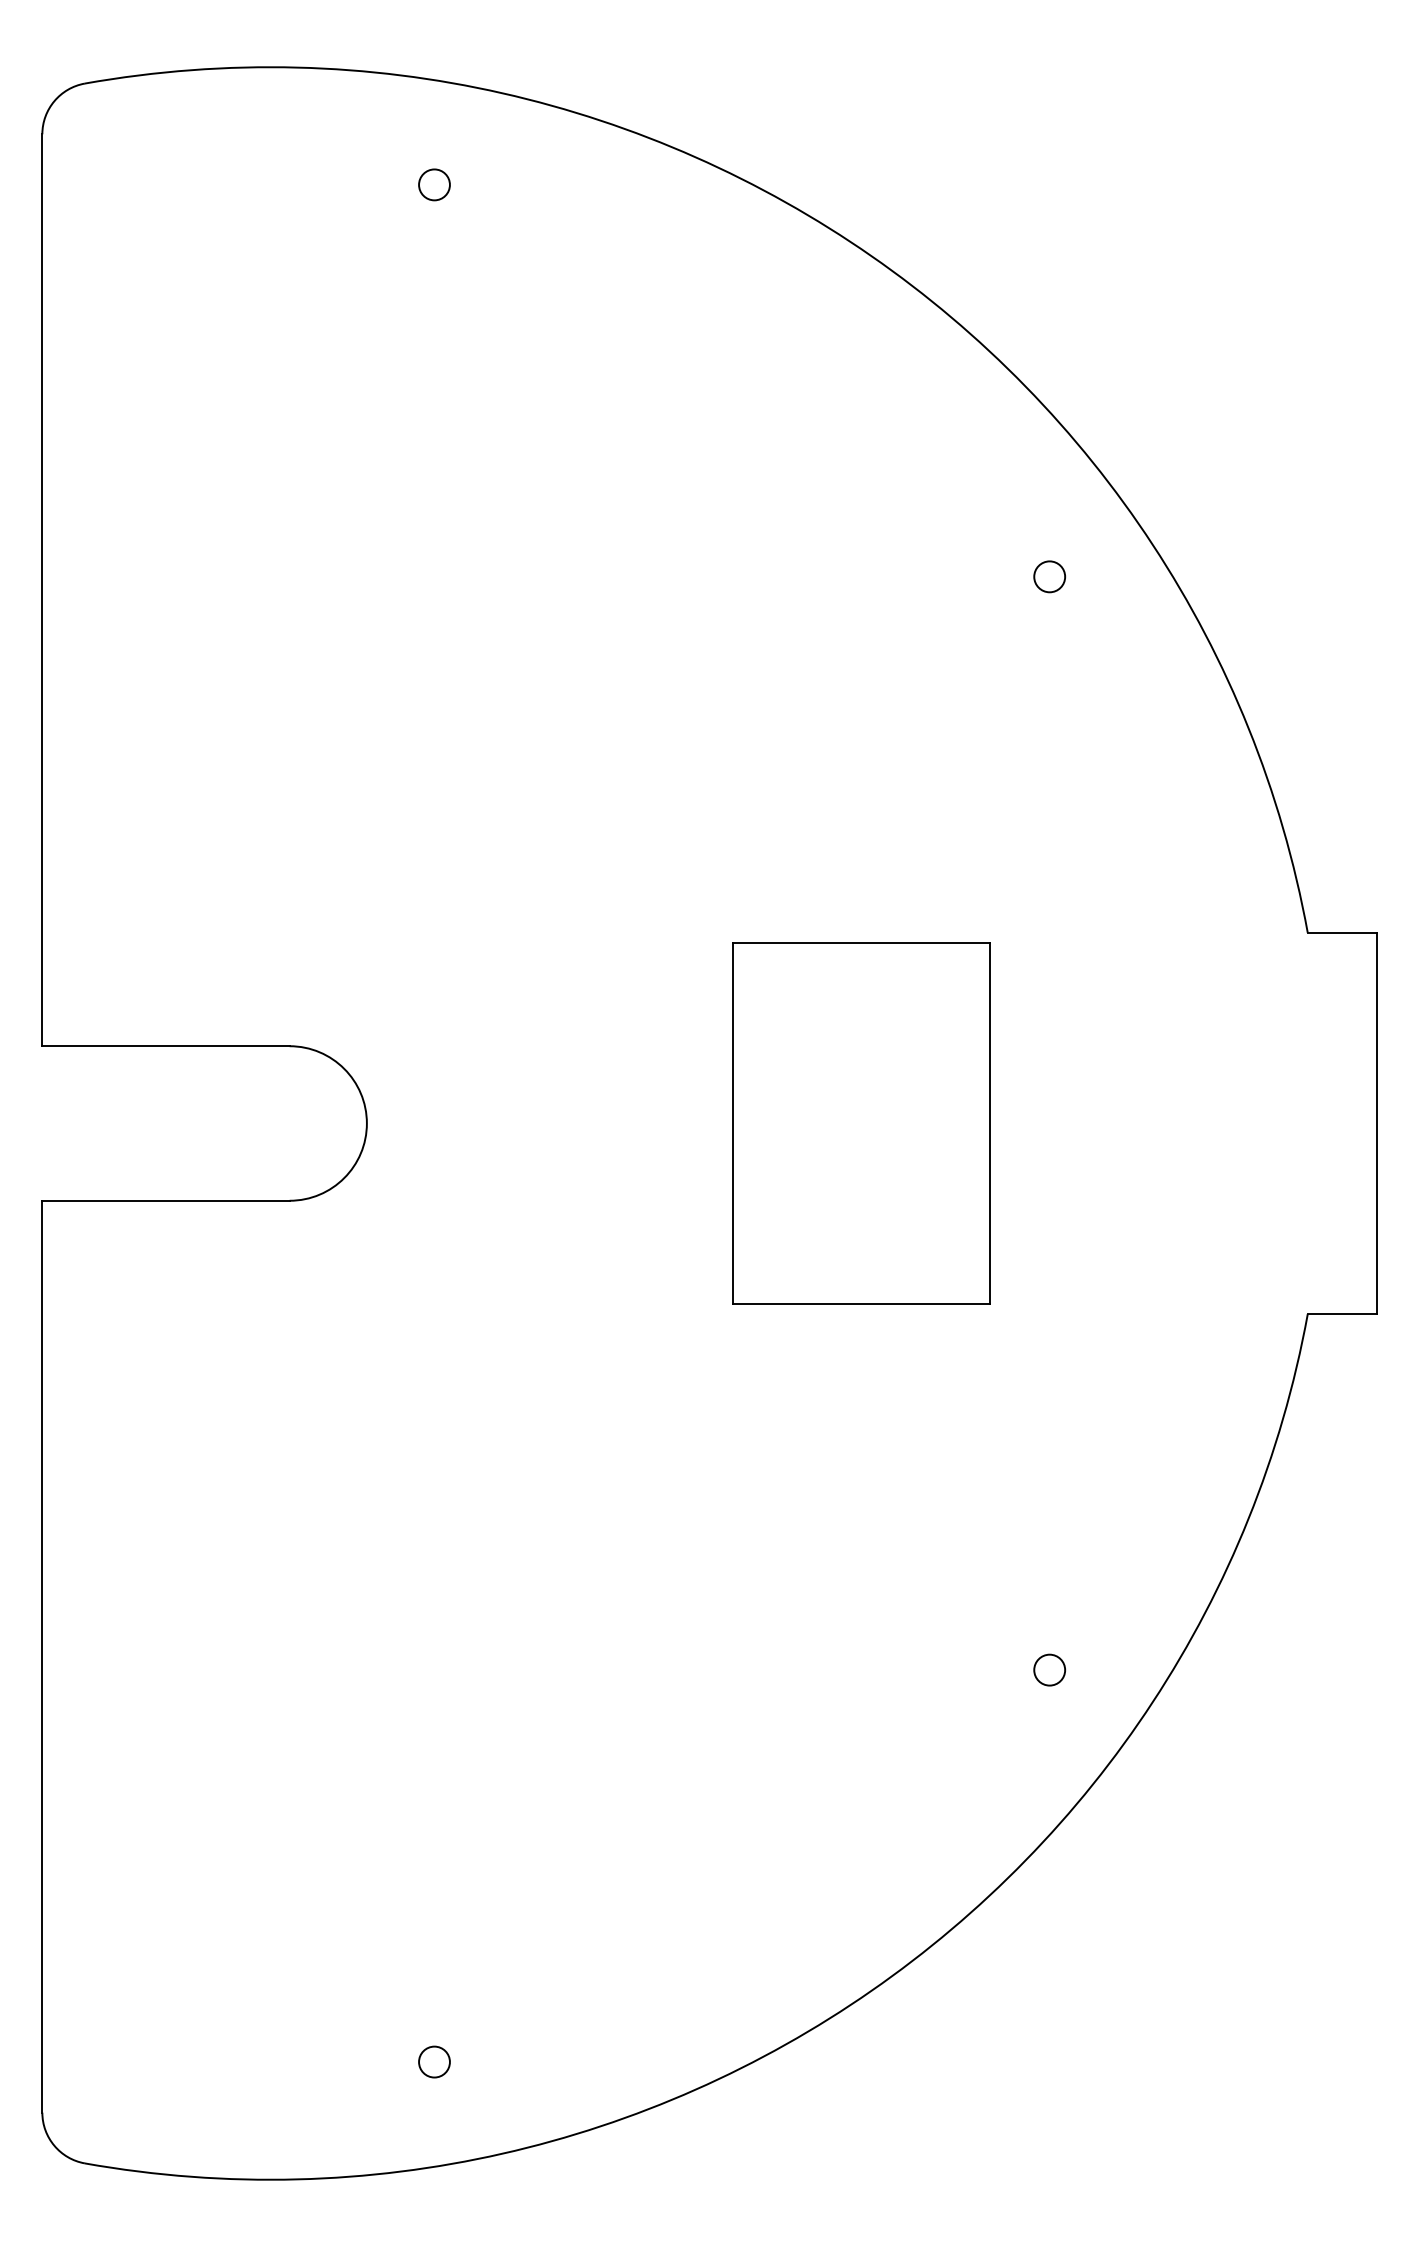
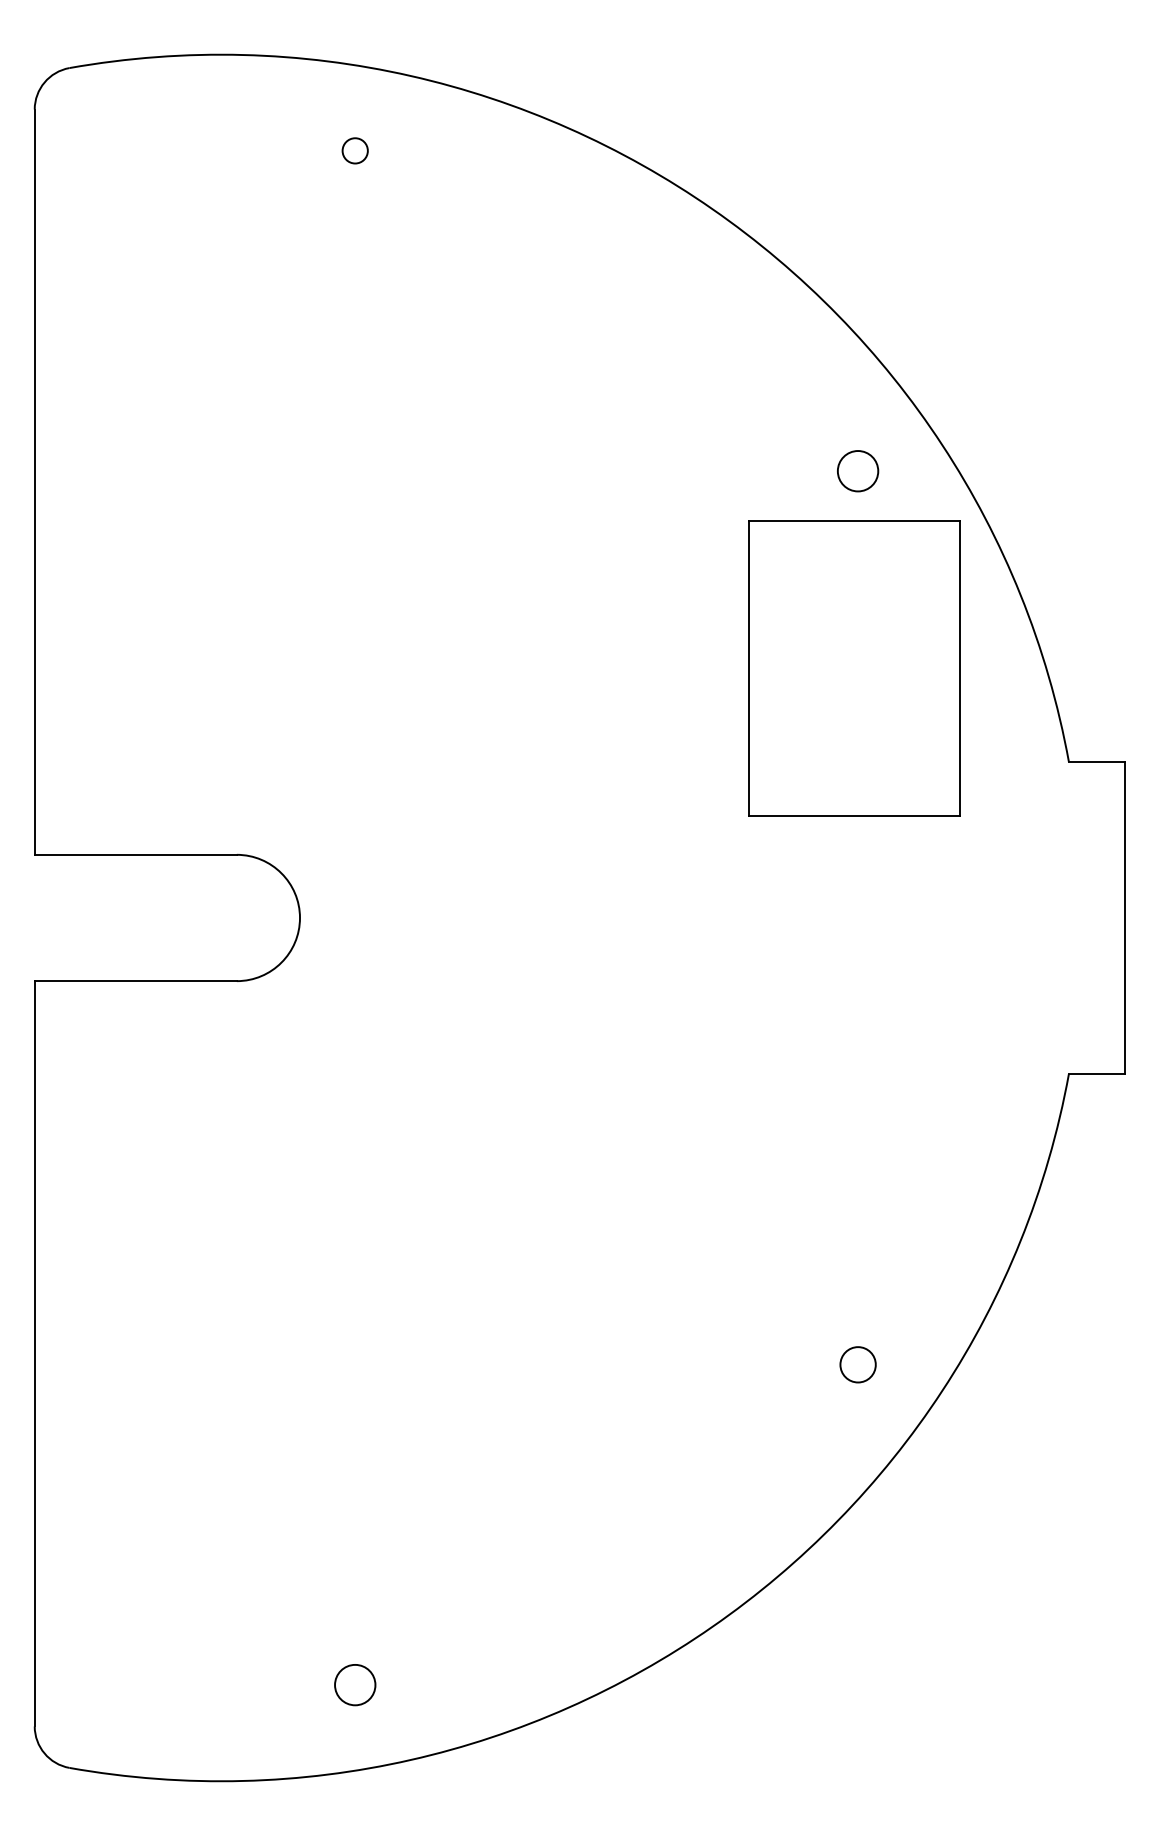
circle: (1049, 576) -> (857, 470), size x1.6
part: (861, 1123) -> (854, 668), moved
circle: (1049, 1669) -> (857, 1364), size x1.4
circle: (434, 2061) -> (355, 1684), size x1.6

